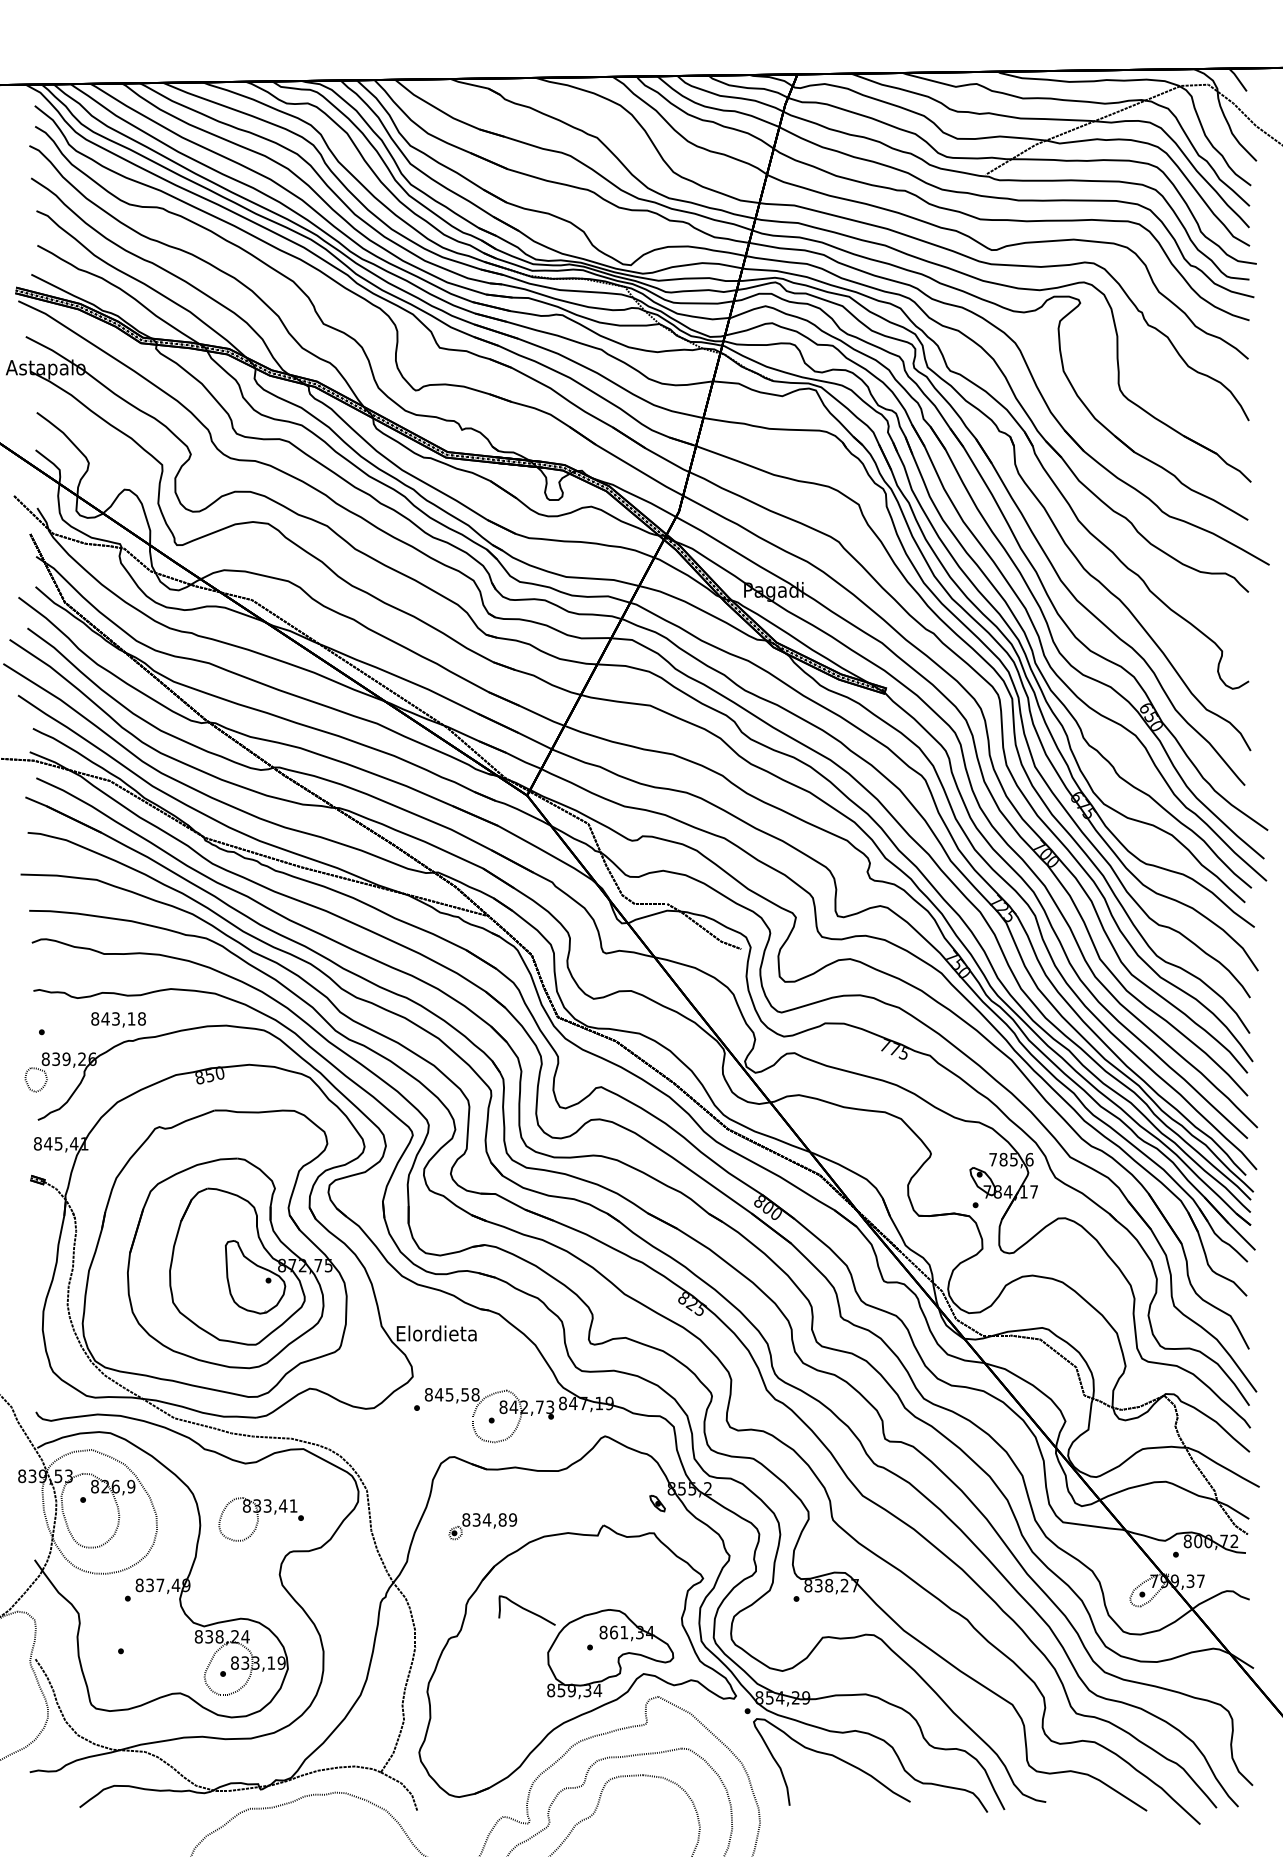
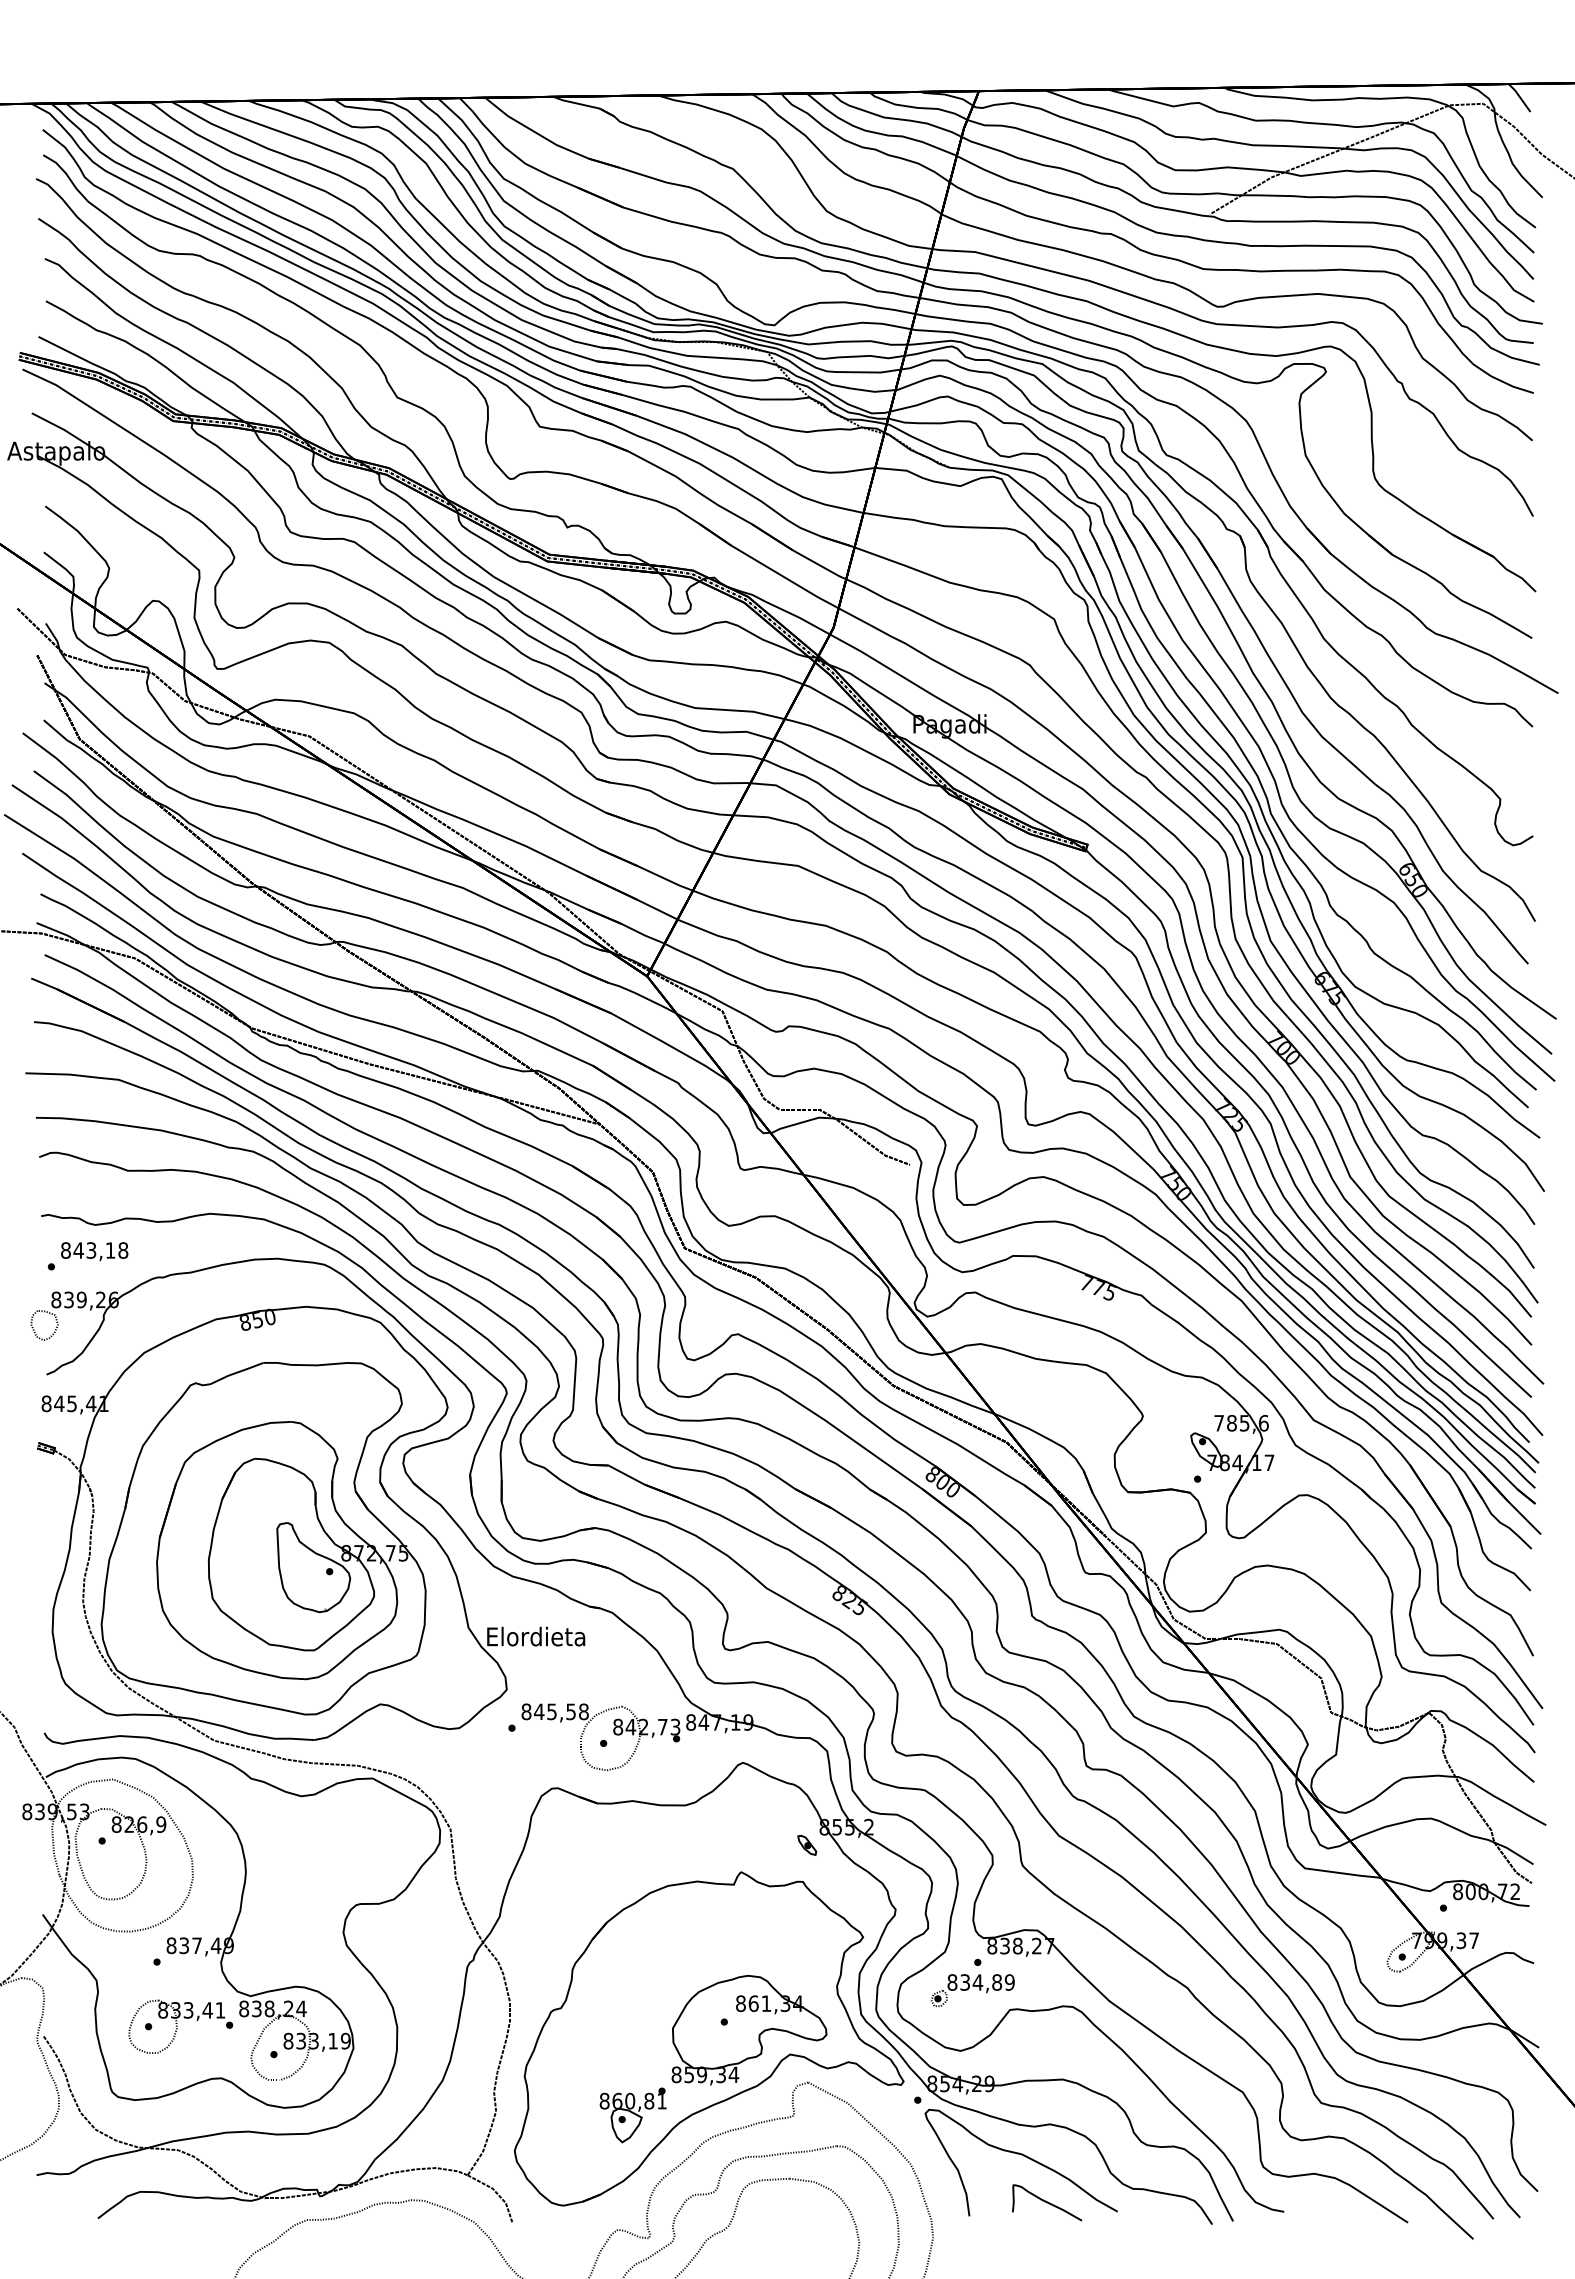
text: (118, 1019) -> (94, 1251), moved
part: (261, 1519) -> (180, 2026), moved
part: (482, 1526) -> (972, 1990), moved
curve: (527, 1610) -> (1047, 2202), moved
part: (515, 1723) -> (632, 2115), added

